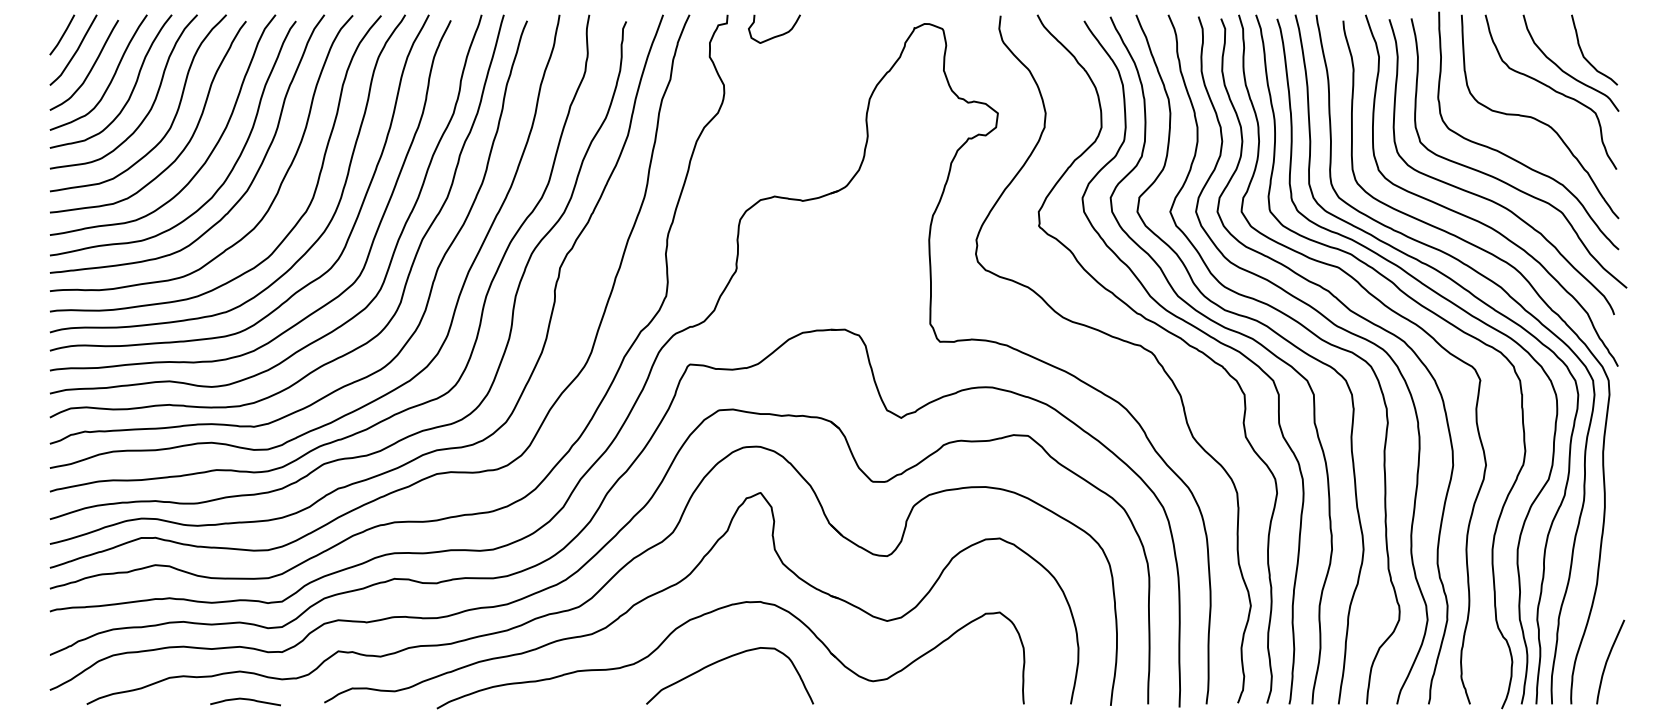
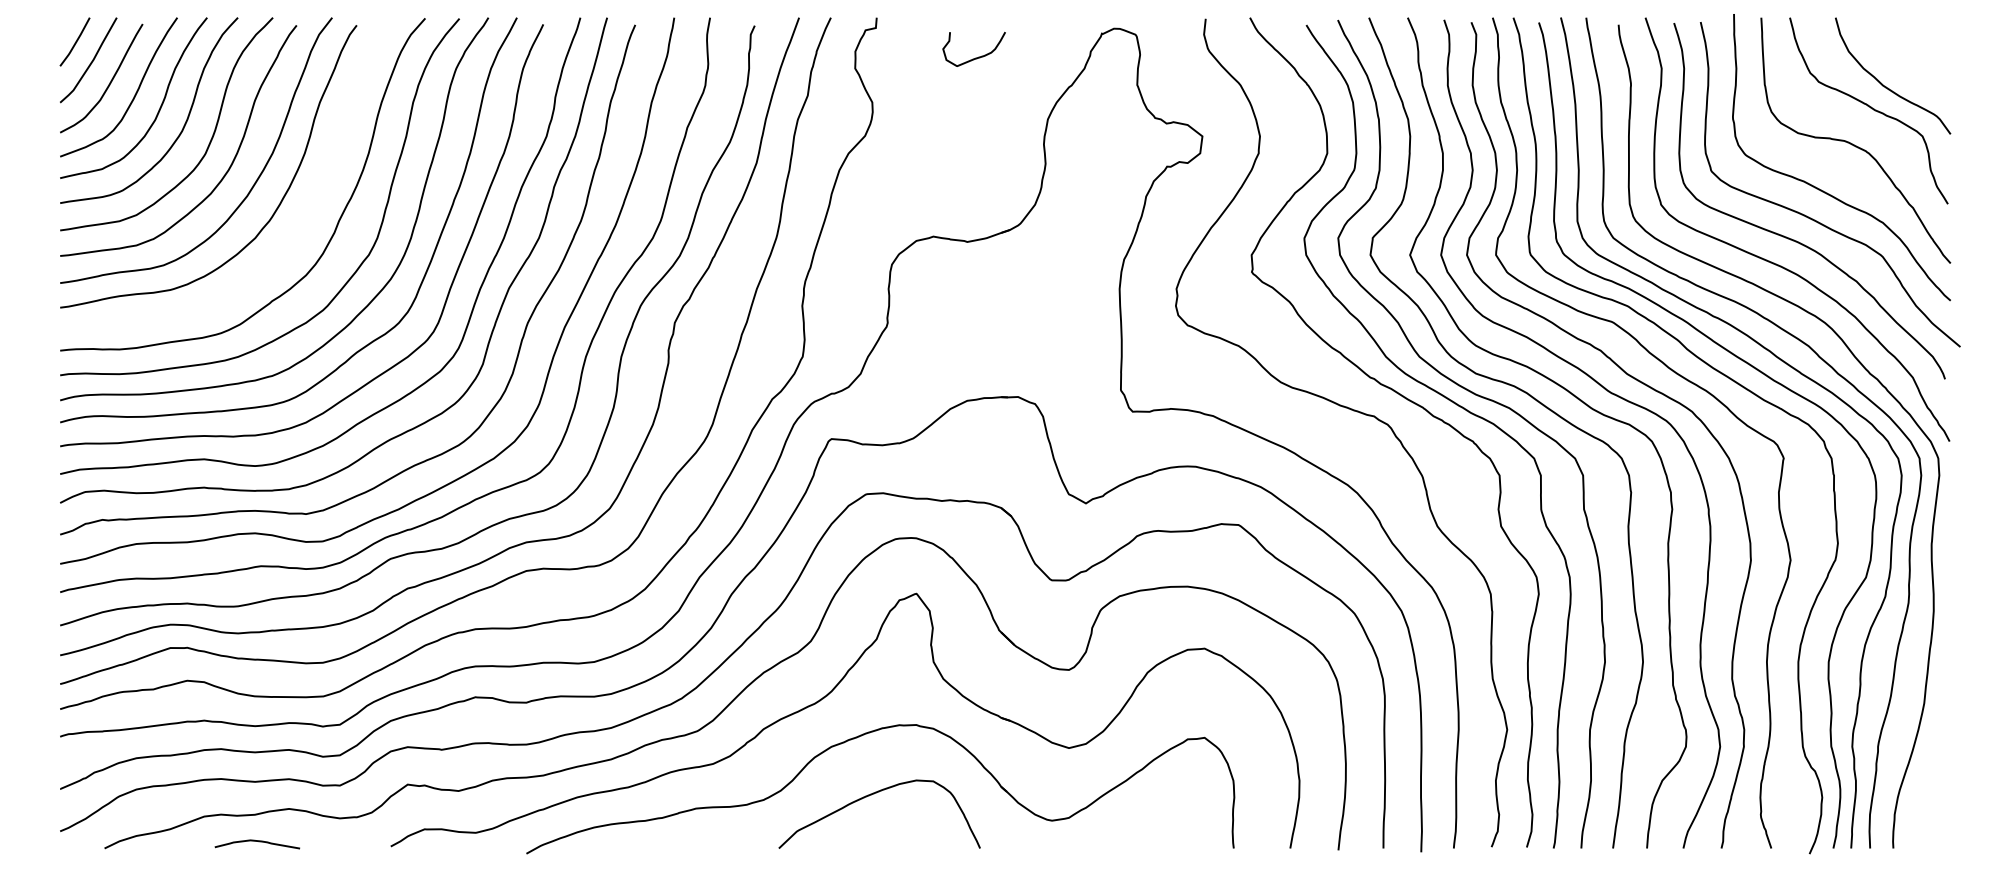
curve: (776, 35) -> (976, 57), moved
curve: (1584, 55) -> (1909, 66), removed
curve: (253, 177) -> (305, 213), removed
curve: (1608, 660) -> (1938, 795), removed
curve: (245, 700) -> (257, 842), moved

